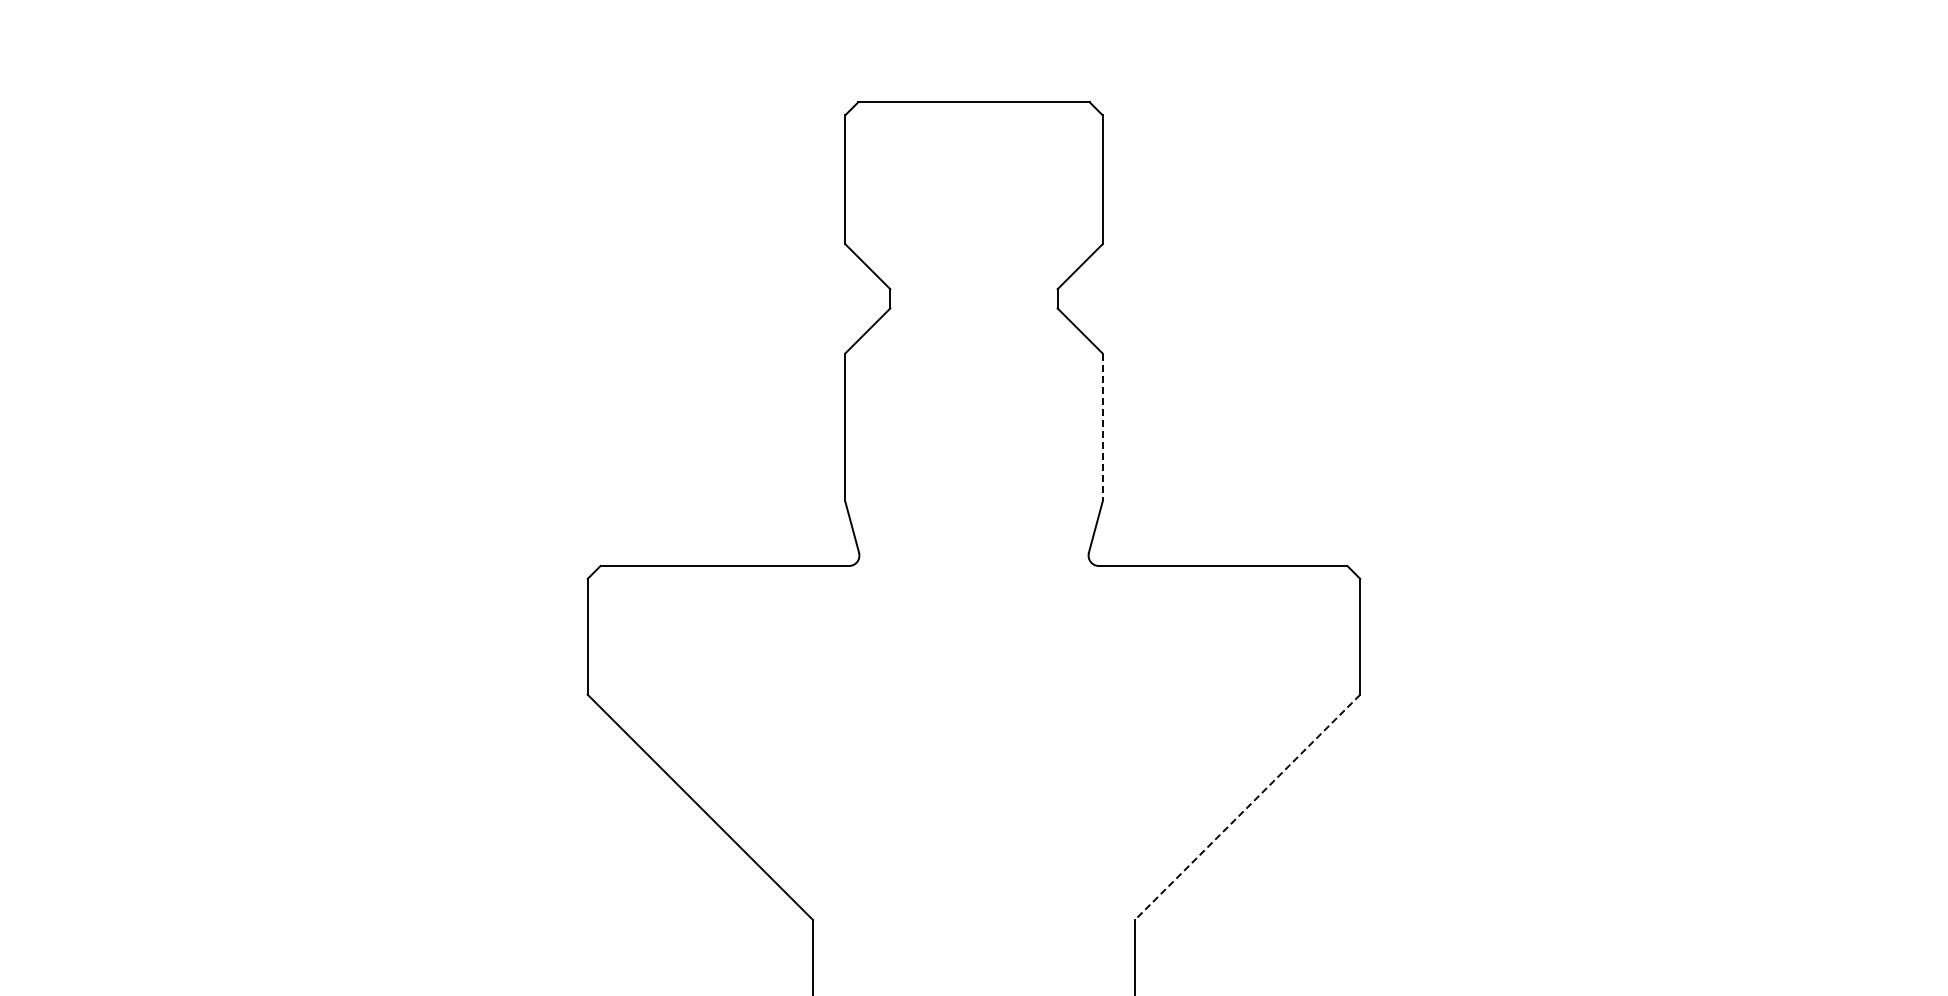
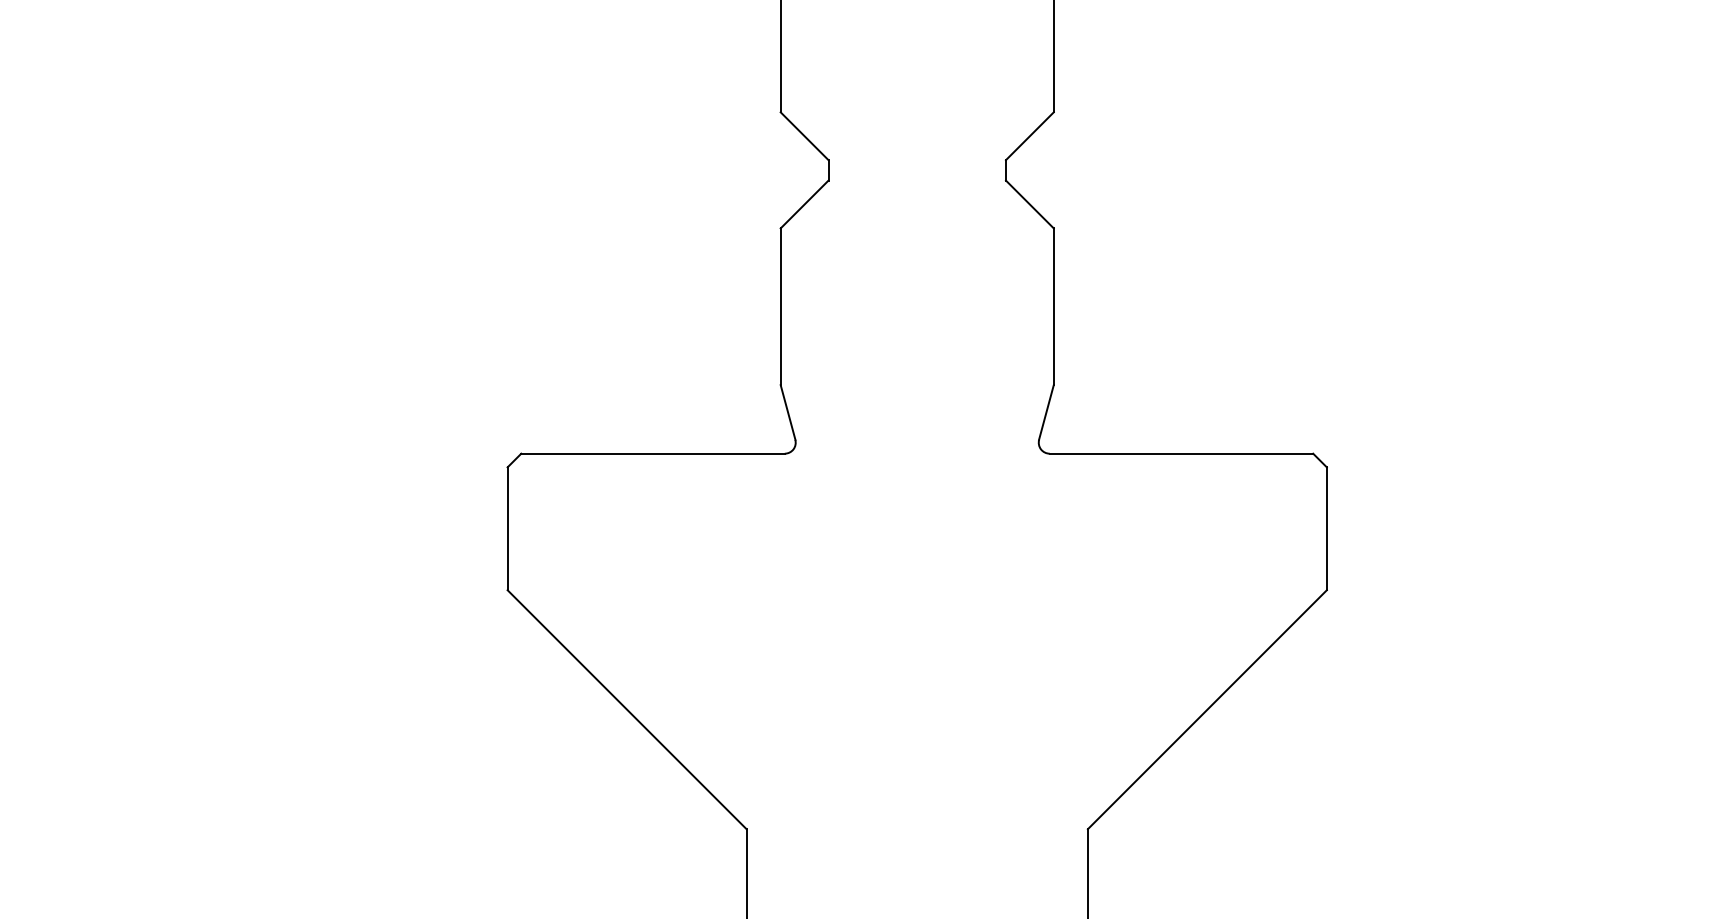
line: (1102, 427) -> (1053, 306), dashed -> solid
line: (1247, 807) -> (1207, 709), dashed -> solid

